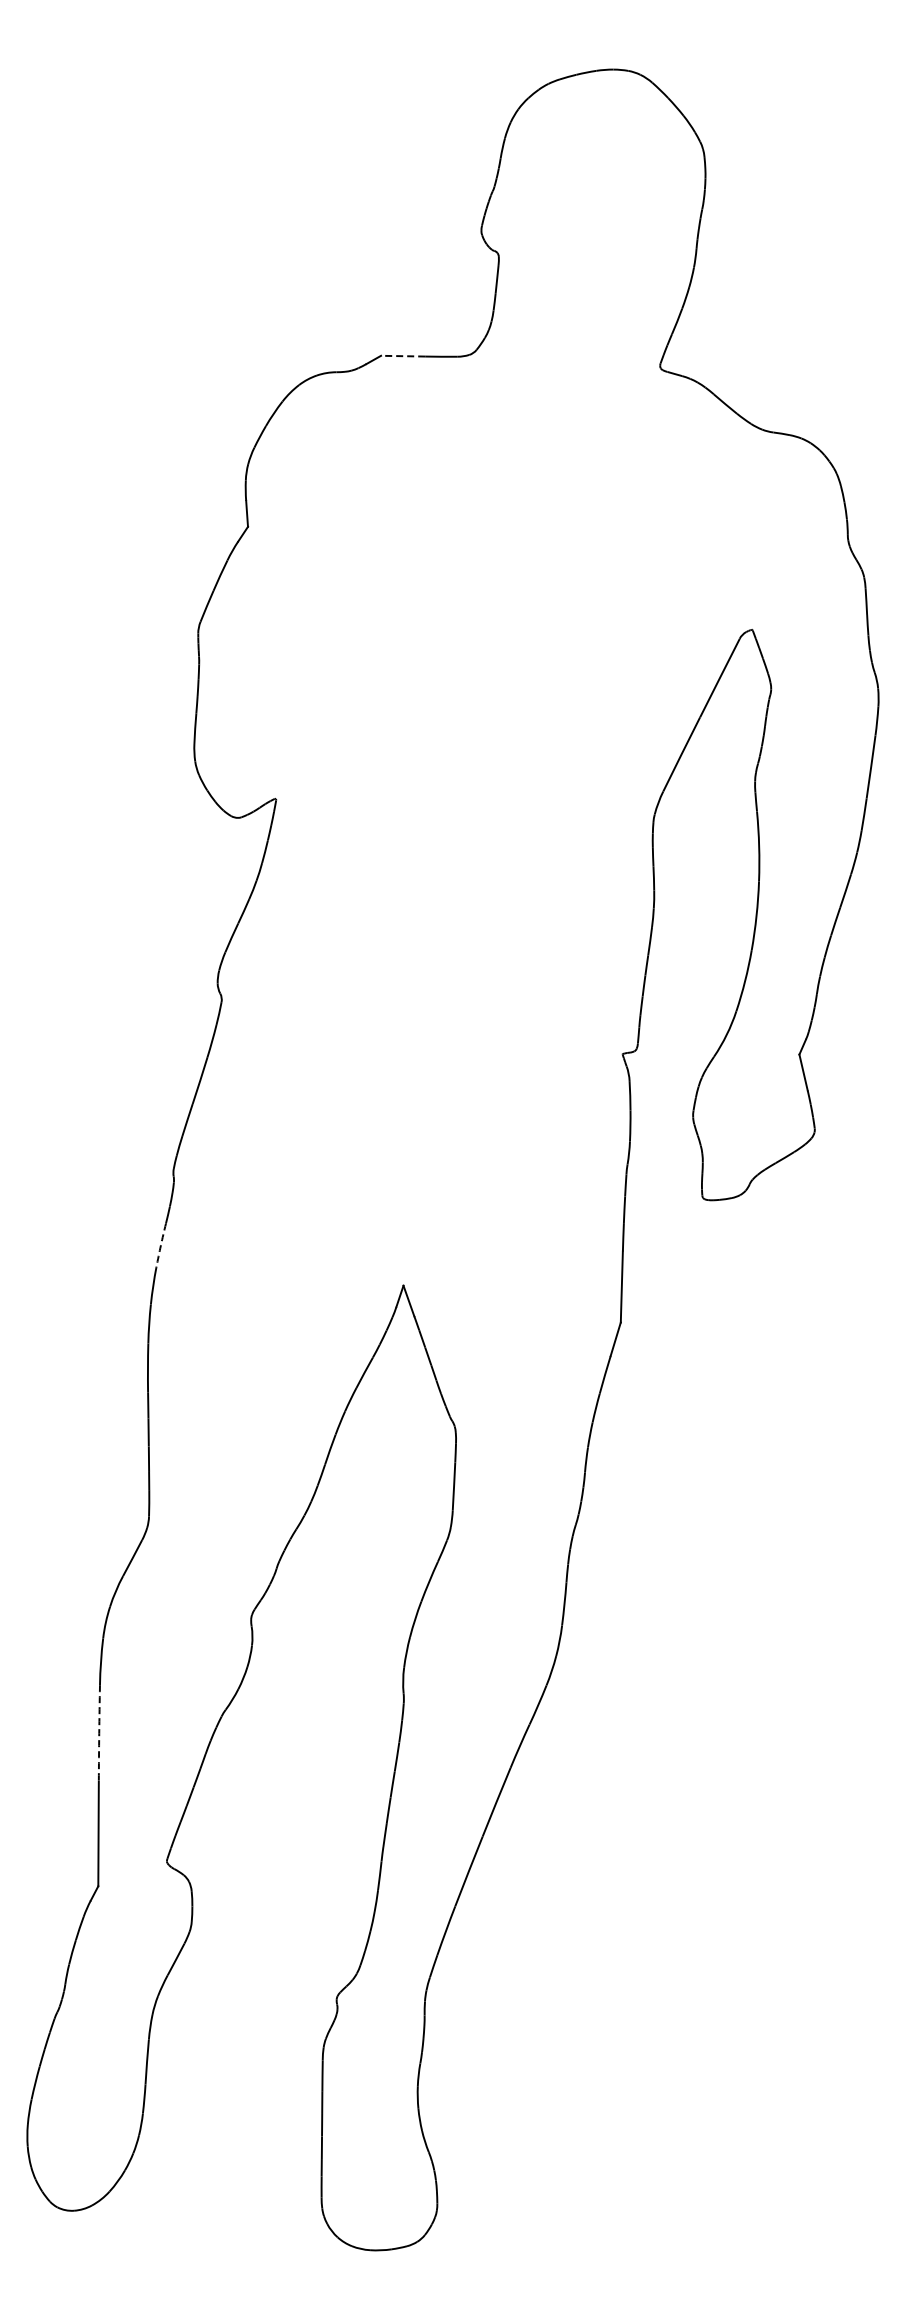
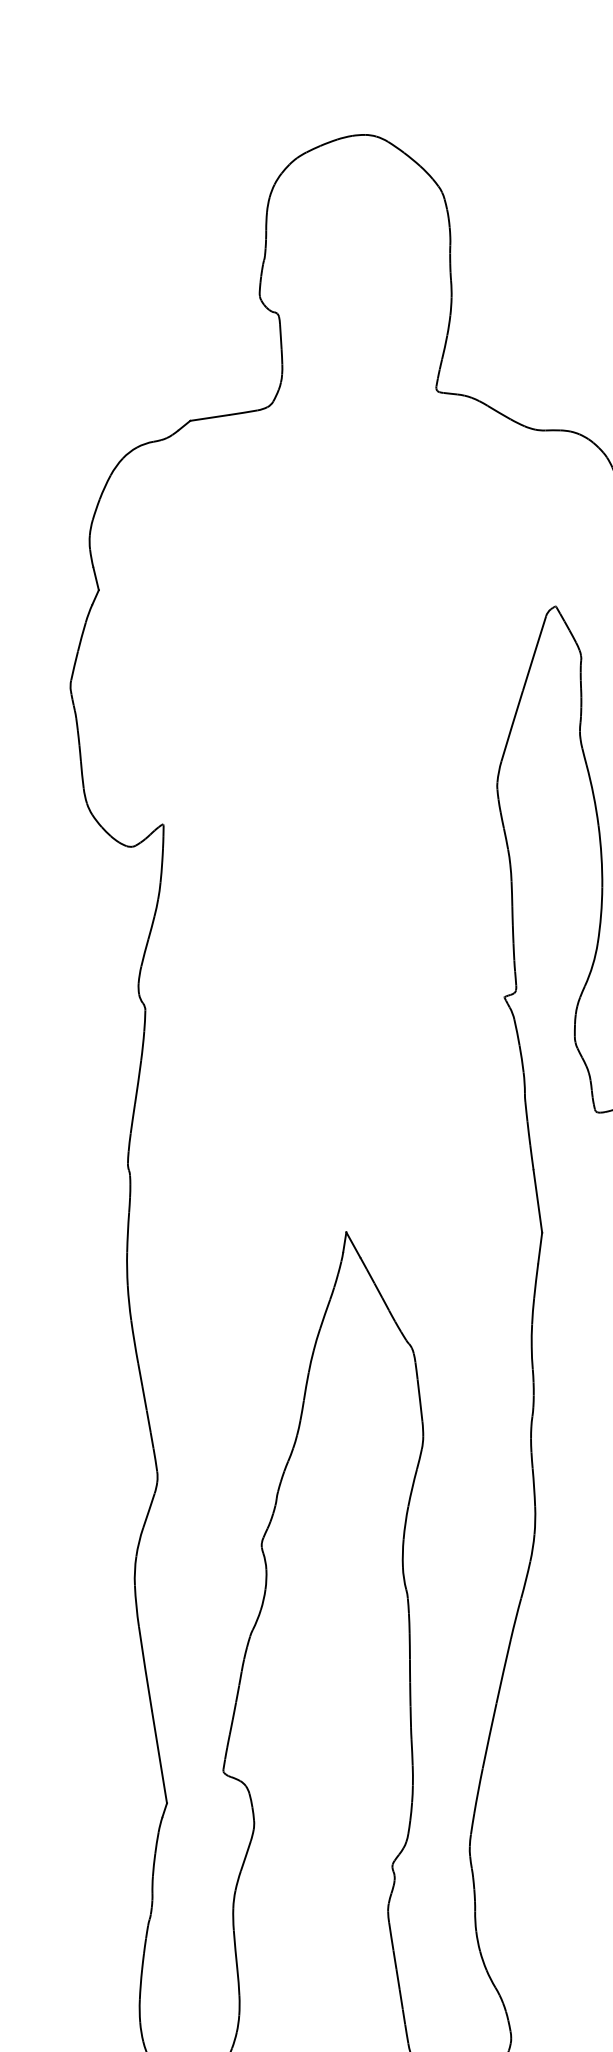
line: (402, 356) -> (209, 418), dashed -> solid
arc: (160, 1245) -> (127, 1232), dashed -> solid
arc: (99, 1733) -> (145, 1669), dashed -> solid

